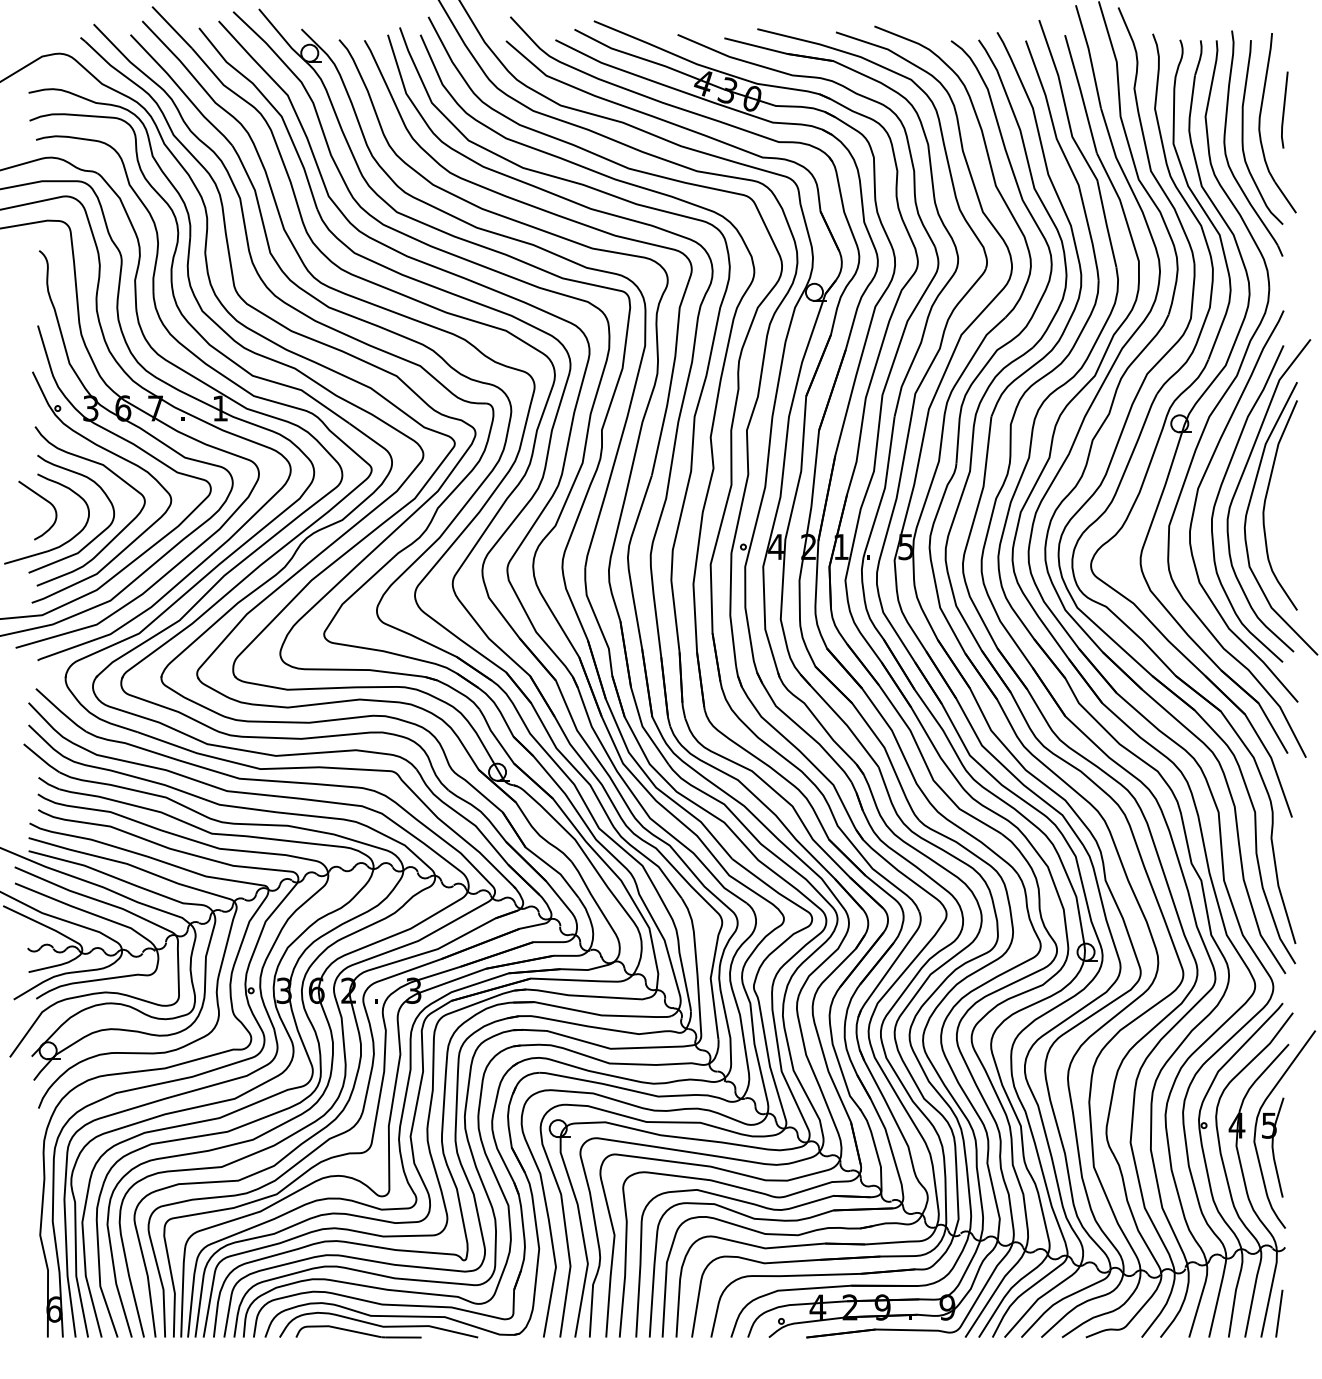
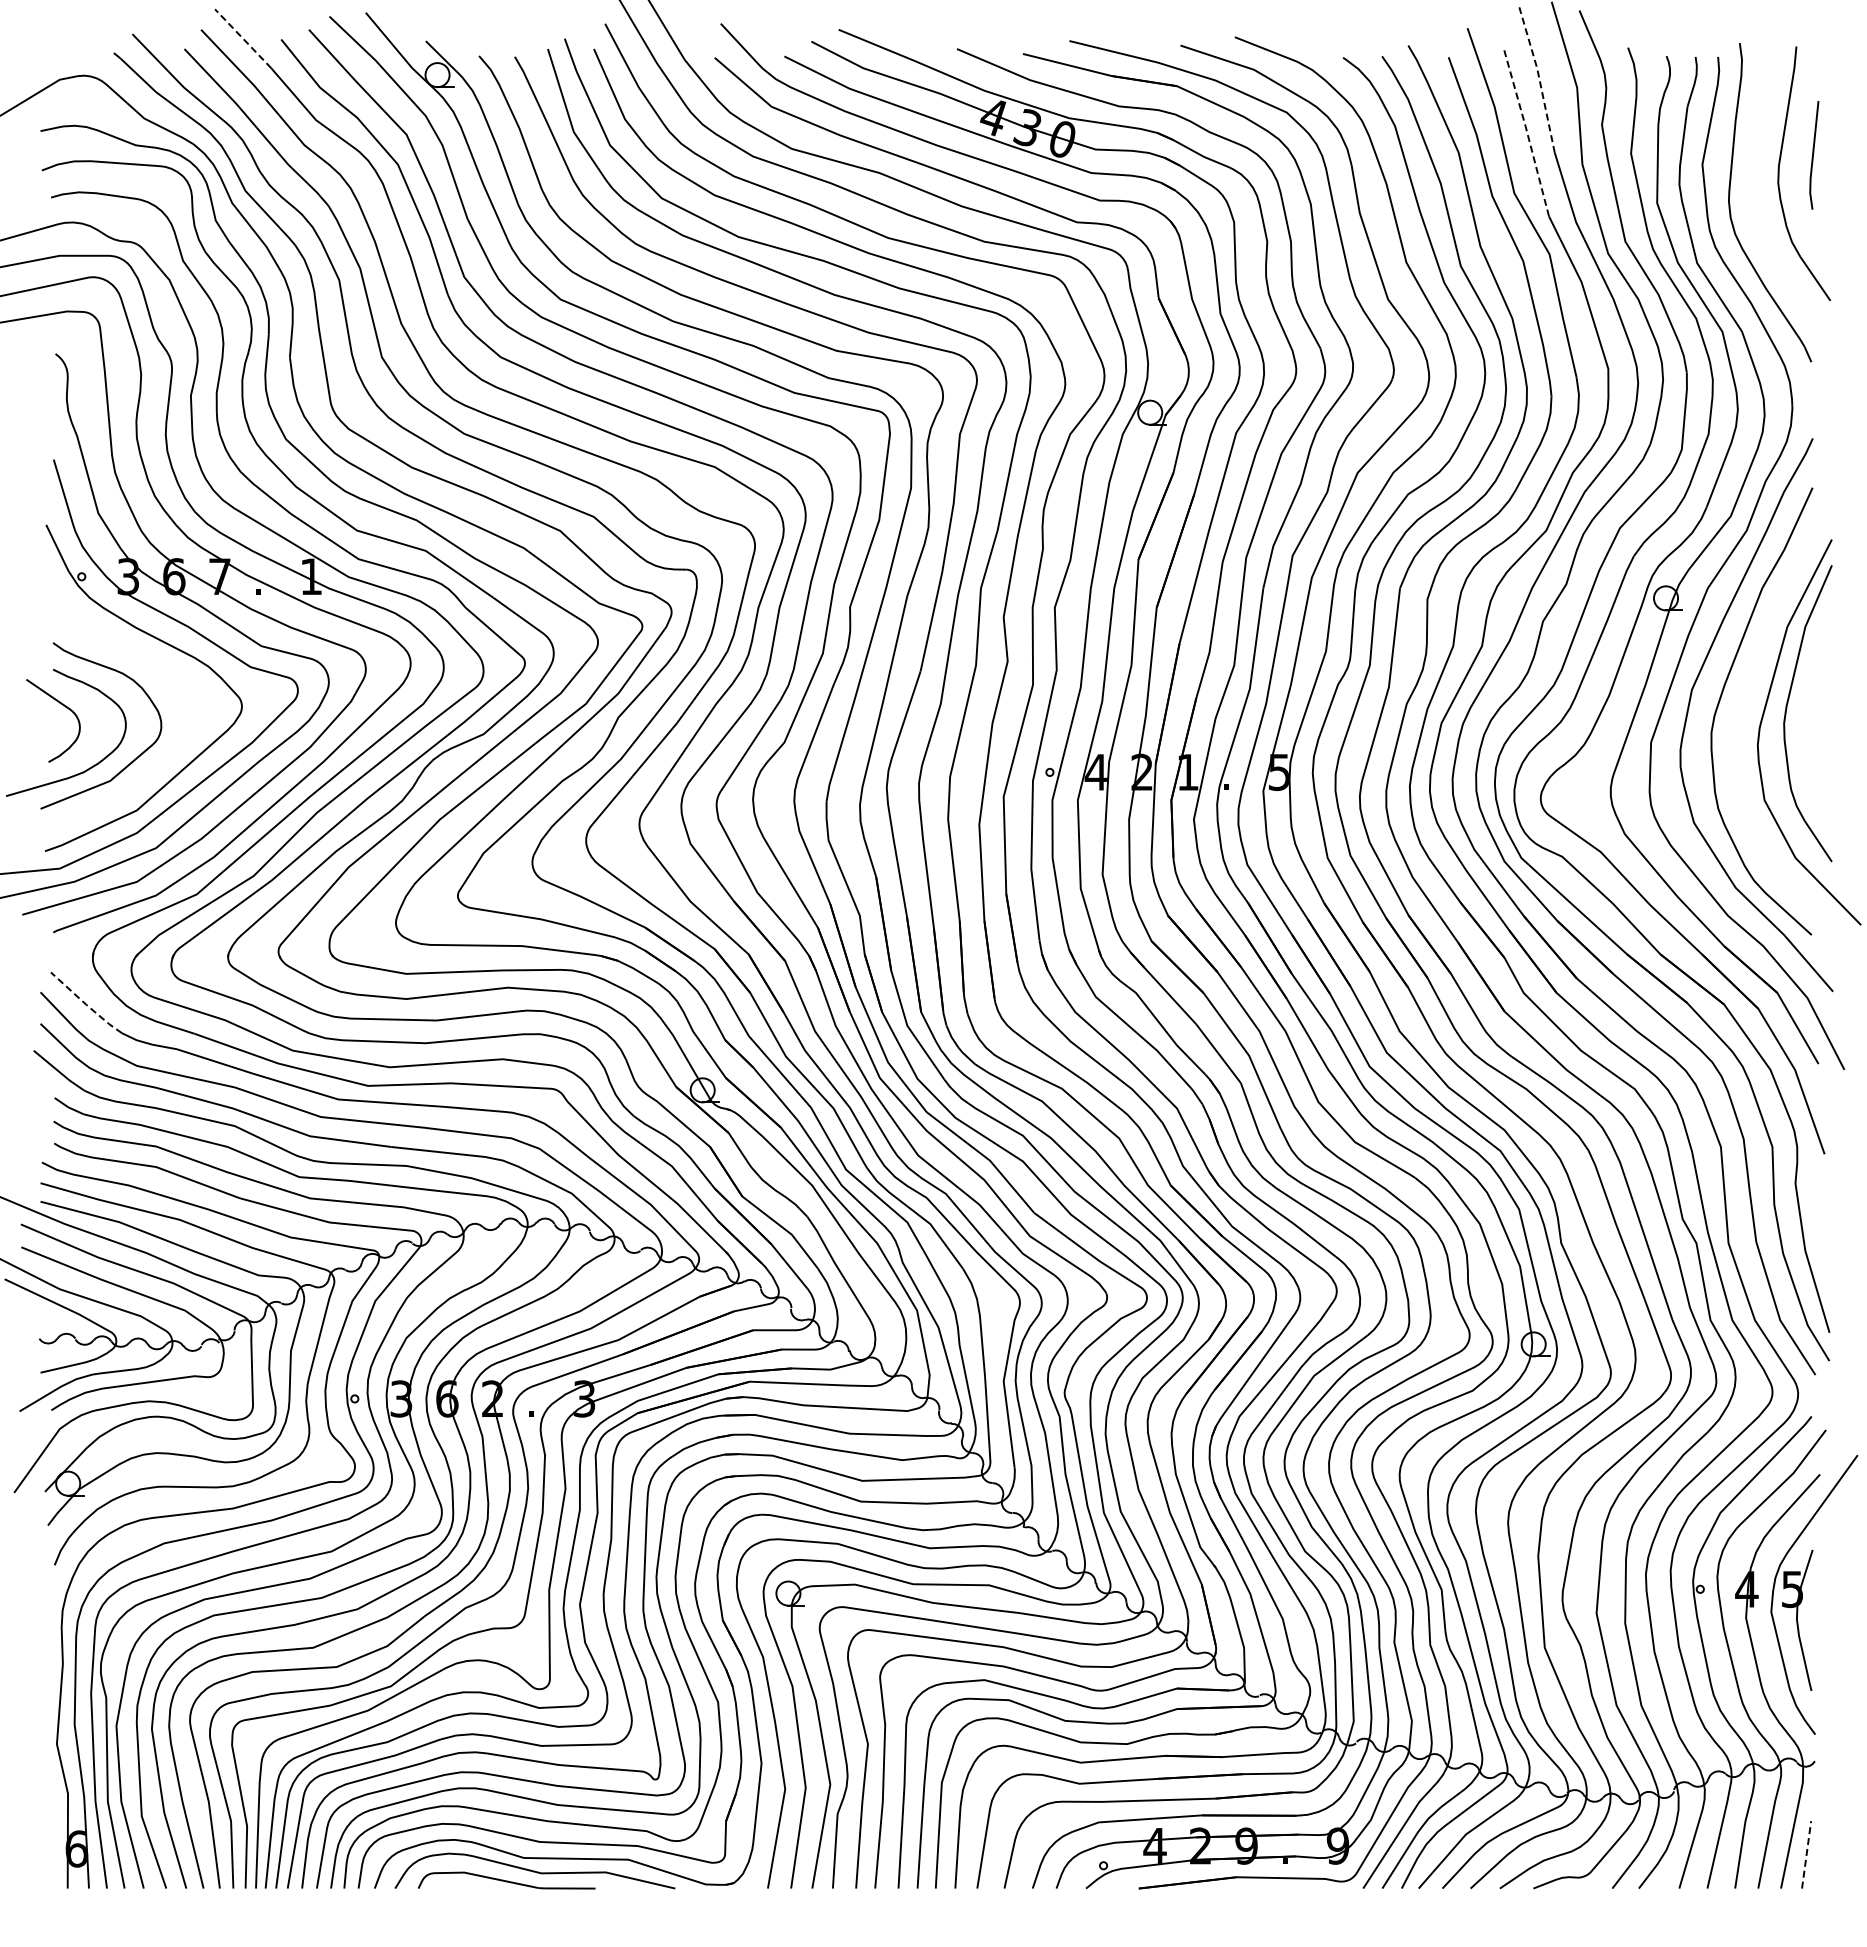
line: (172, 27) -> (243, 38), solid -> dashed
line: (1090, 55) -> (1539, 78), solid -> dashed
line: (1081, 93) -> (1527, 131), solid -> dashed
curve: (1243, 132) -> (1755, 186), removed
curve: (1239, 484) -> (1750, 683), removed
curve: (116, 535) -> (164, 755), removed
line: (61, 711) -> (86, 1004), solid -> dashed
line: (1279, 1313) -> (1806, 1854), solid -> dashed

